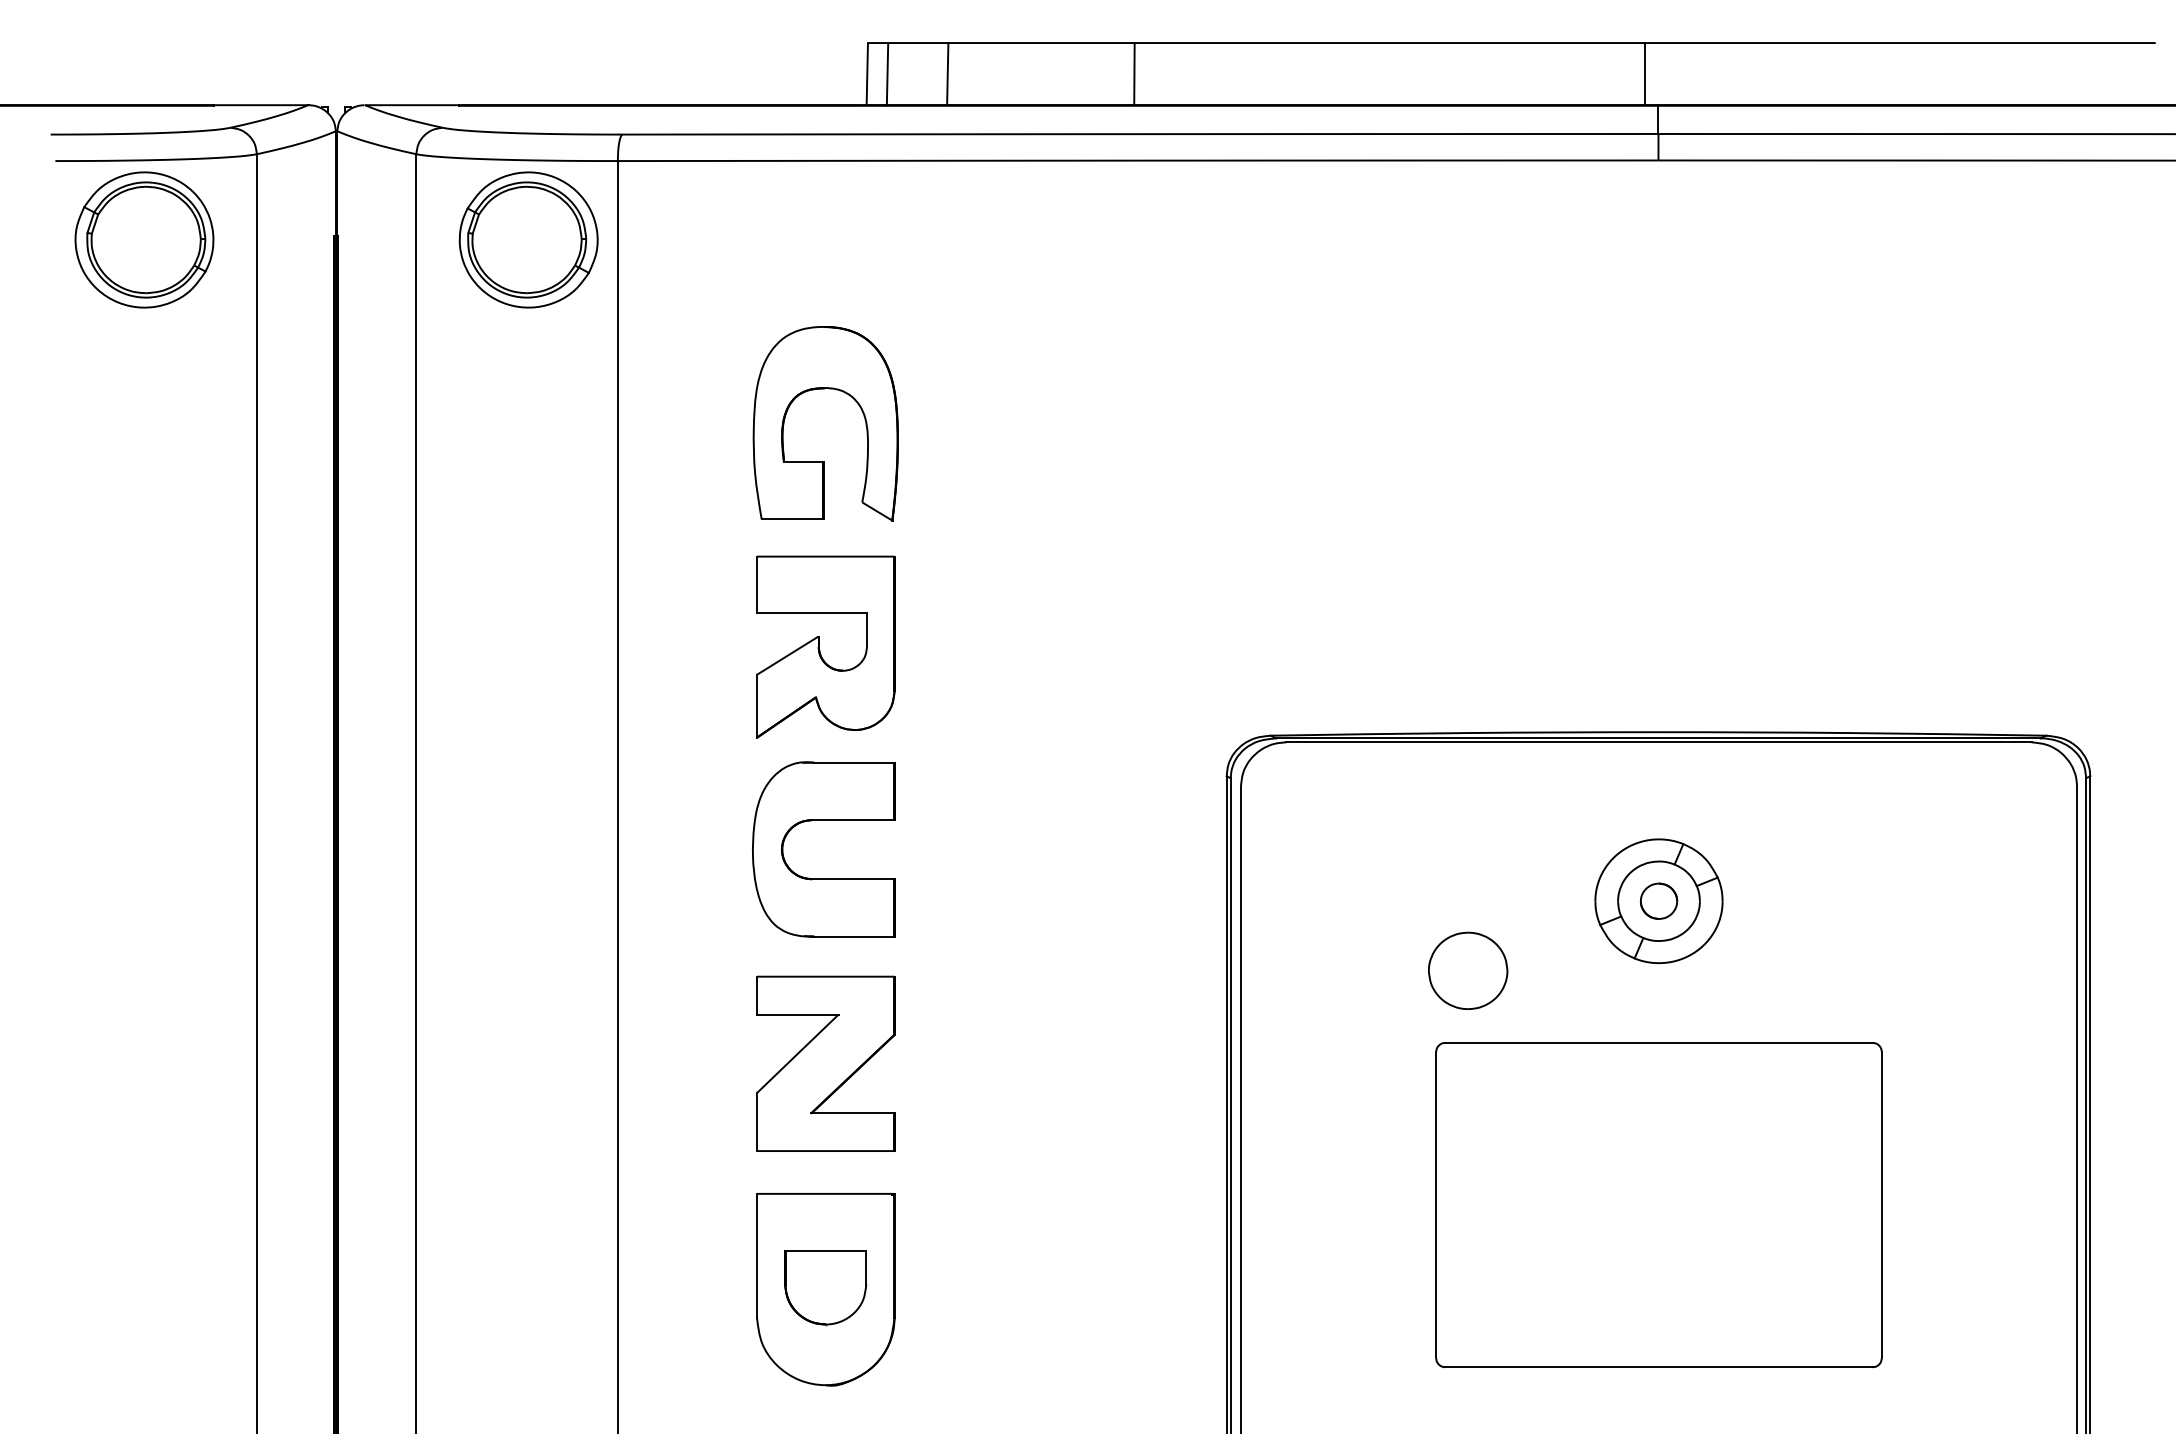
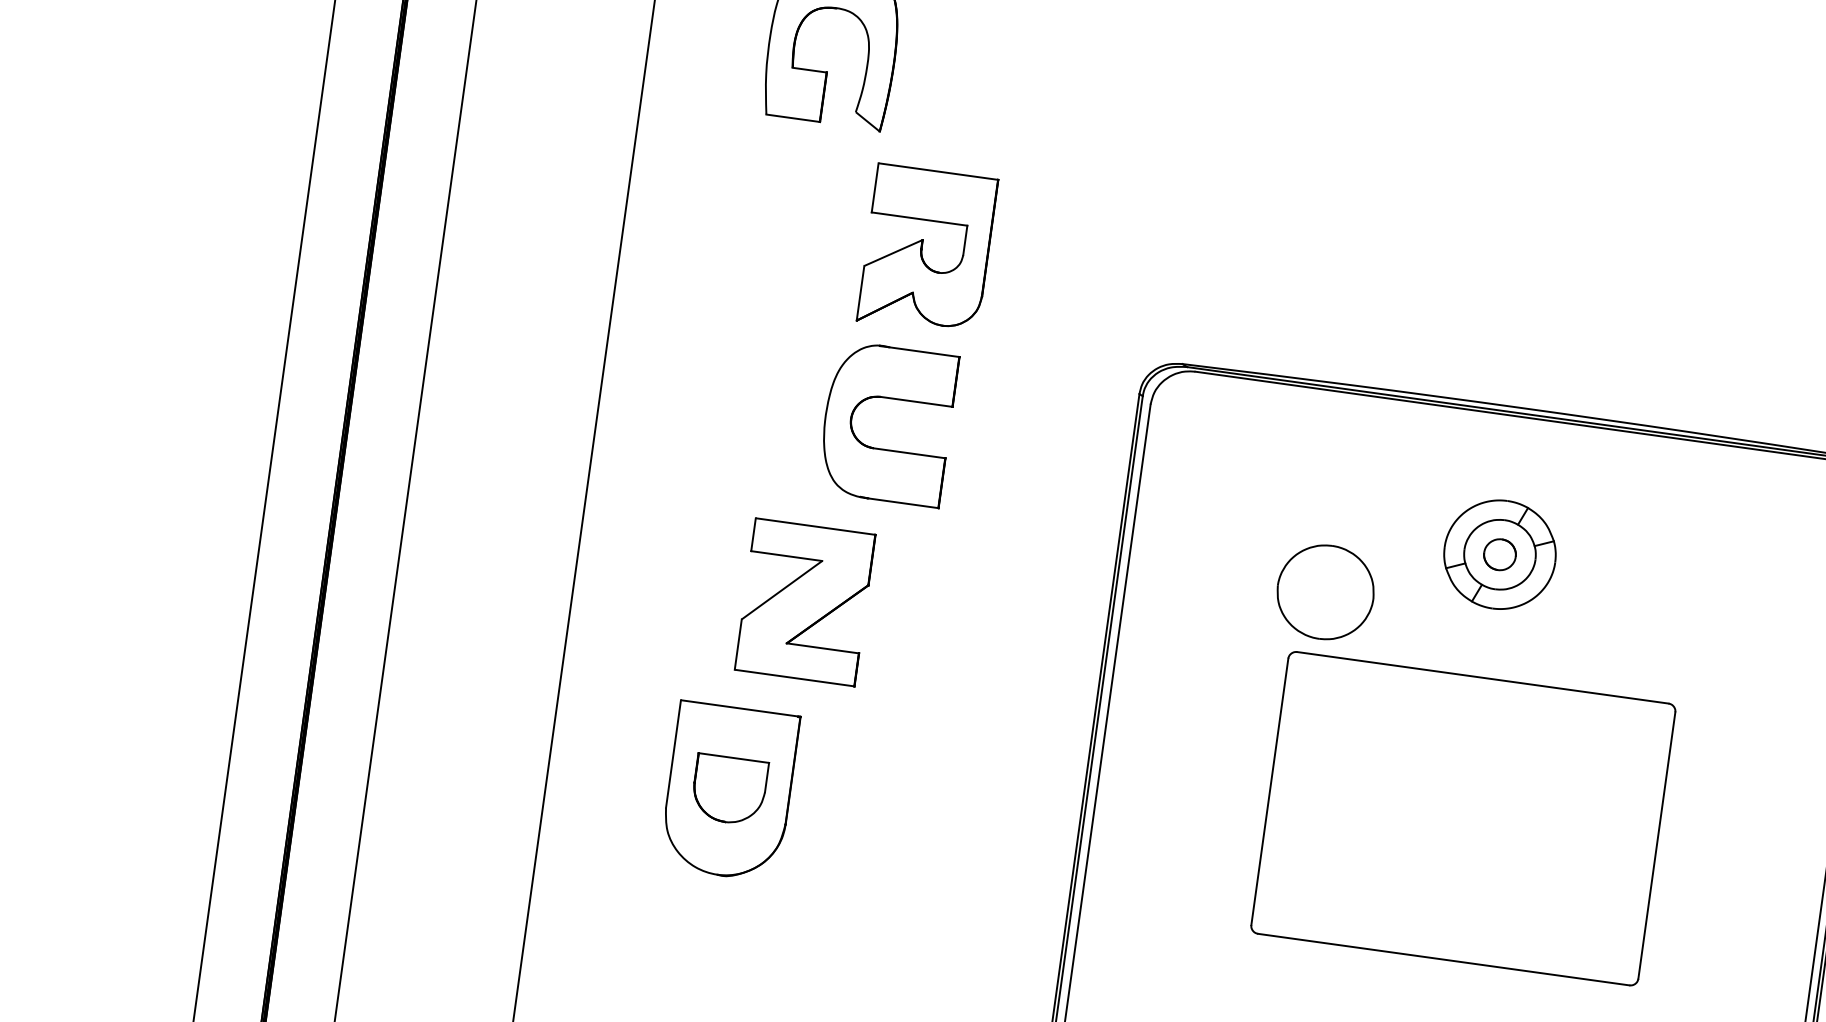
part: (825, 646) -> (927, 249), moved
part: (823, 820) -> (890, 398), moved
part: (1468, 970) -> (1326, 591), size x1.4
part: (825, 1063) -> (804, 601), moved

